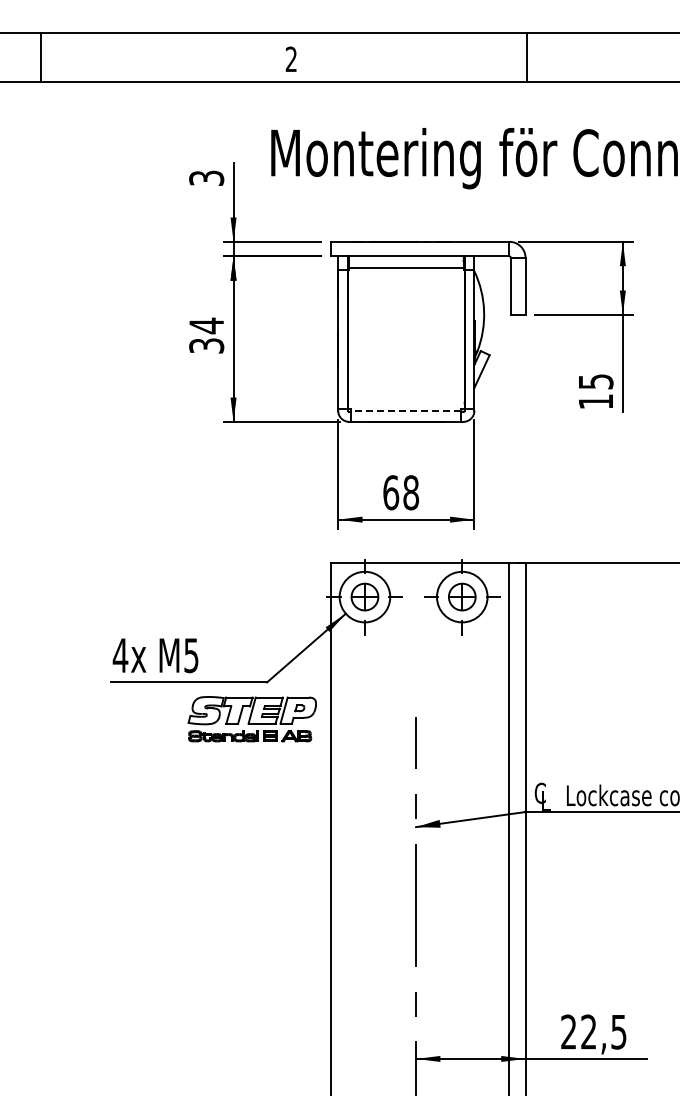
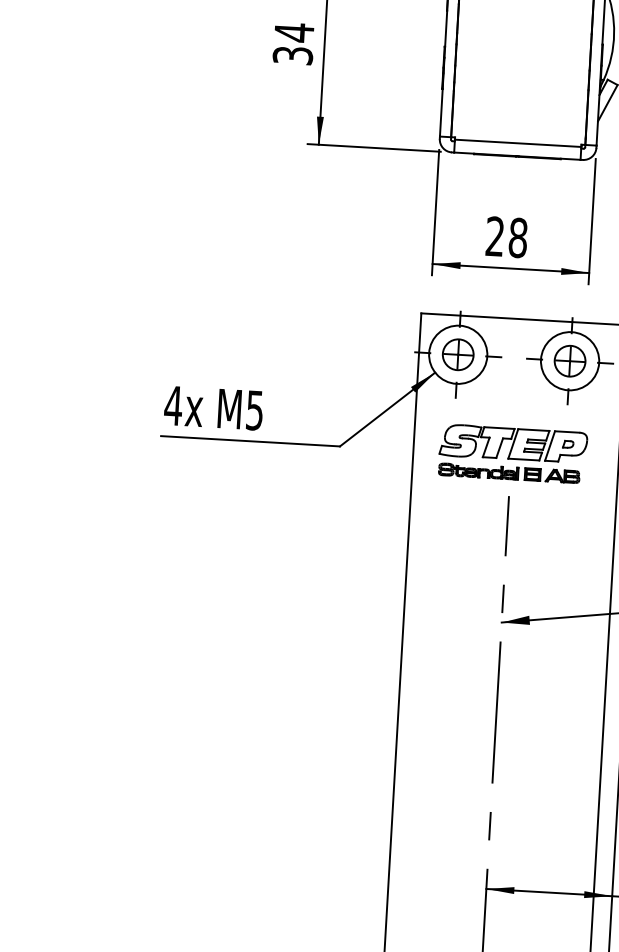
line: (406, 410) -> (518, 143), dashed -> solid
text: (391, 492) -> (495, 236), 68 -> 28
part: (251, 719) -> (511, 454), moved

